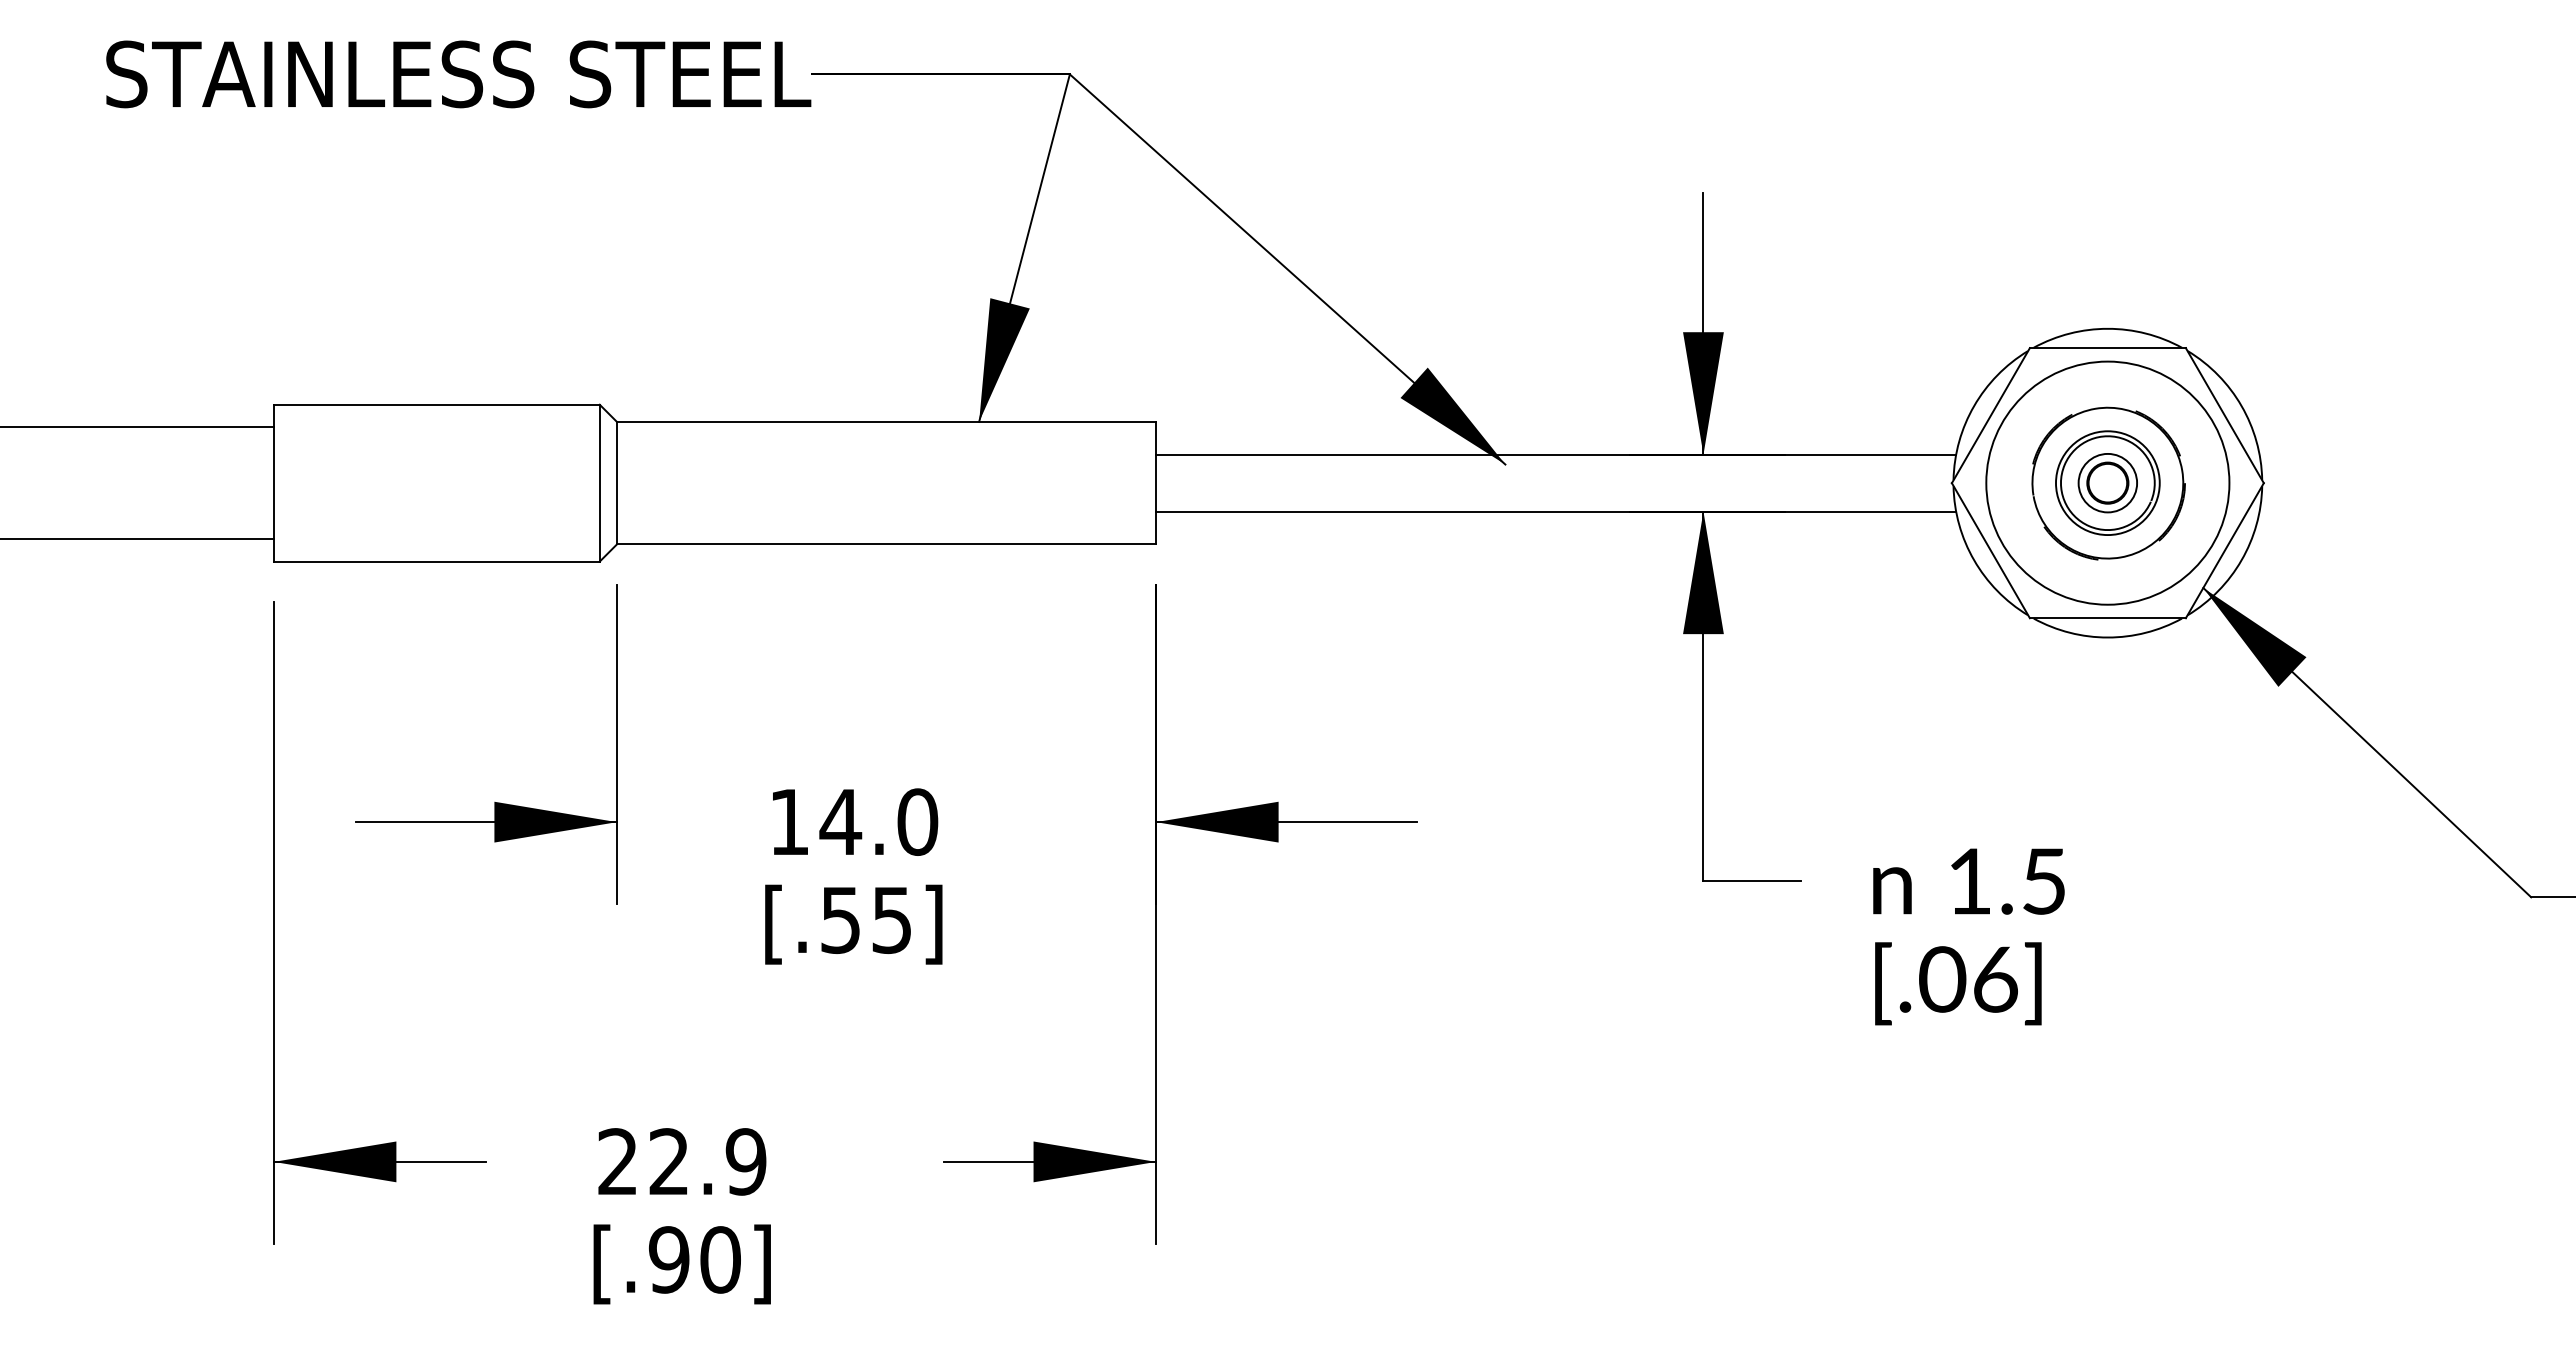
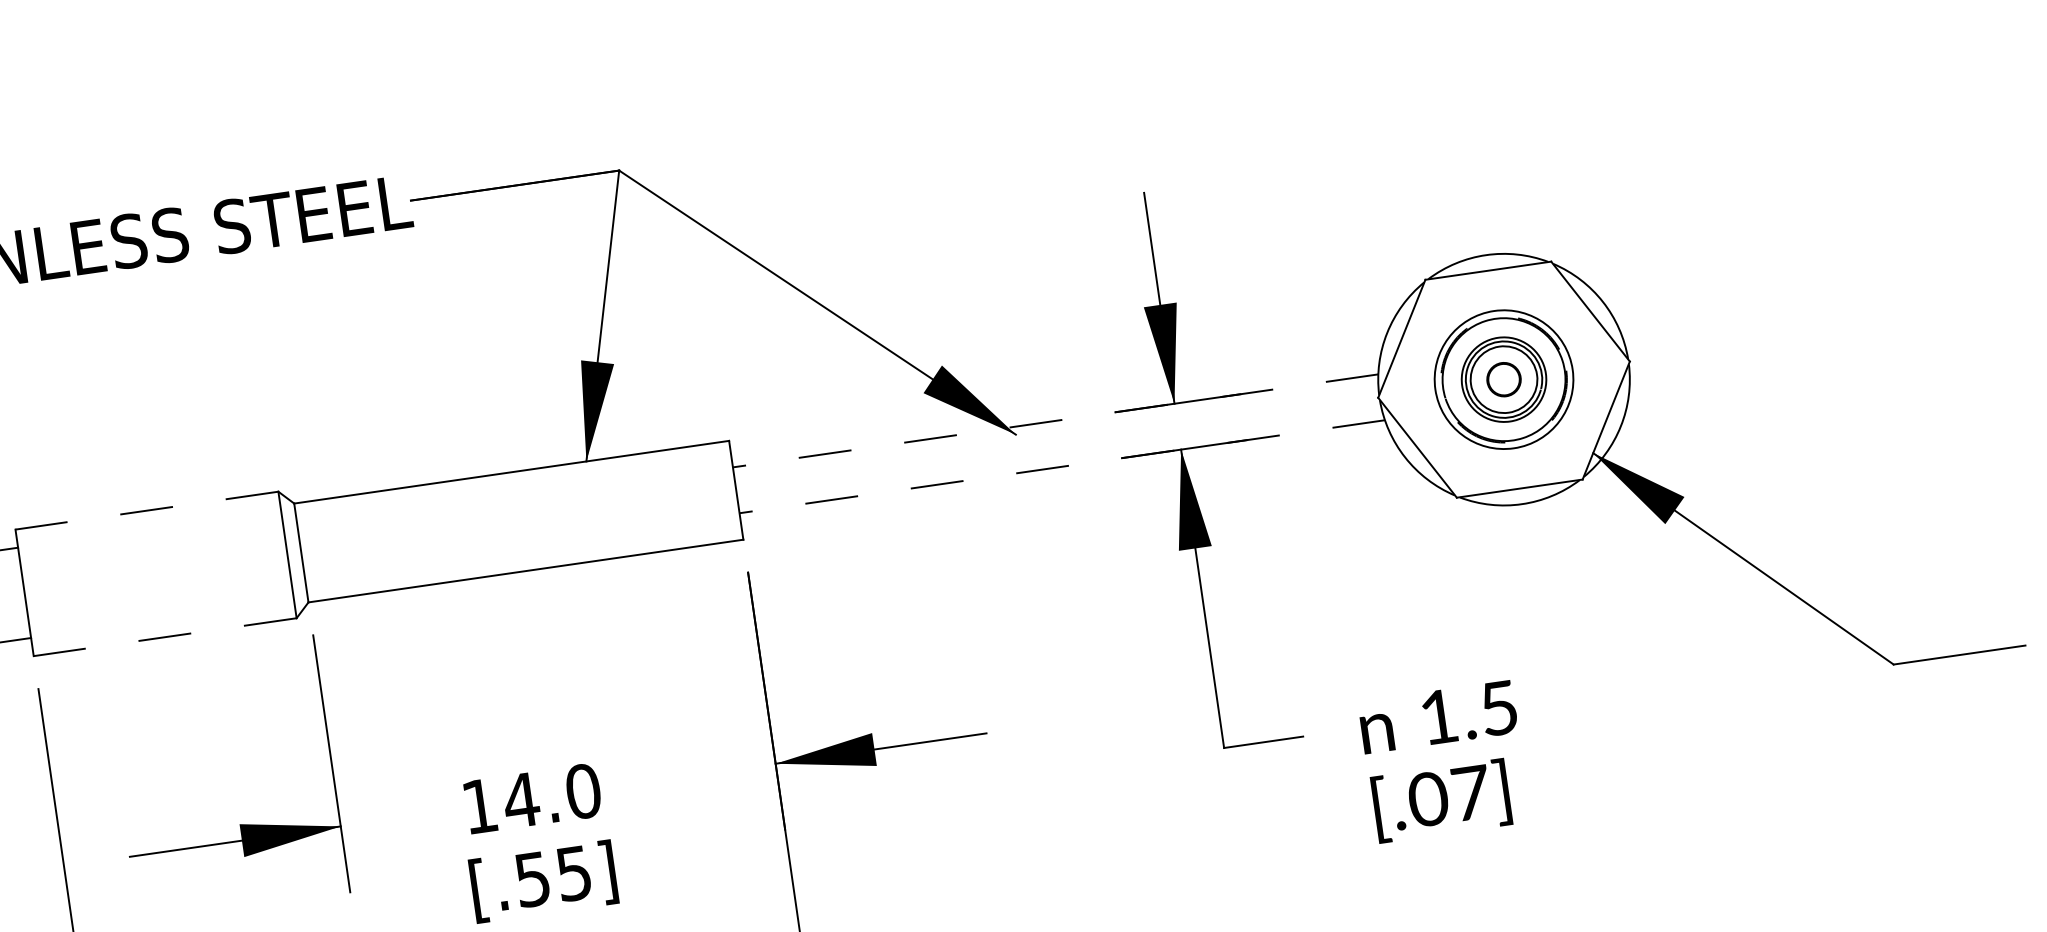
line: (436, 404) -> (146, 510), solid -> dashed
line: (1555, 454) -> (1055, 420), solid -> dashed
circle: (2107, 482) -> (1503, 379), size x0.7
circle: (2107, 482) -> (1503, 379), size x1.4
line: (1555, 511) -> (1061, 466), solid -> dashed
line: (436, 561) -> (164, 637), solid -> dashed
text: (1996, 979) -> (1471, 792), [.06] -> [.07]

